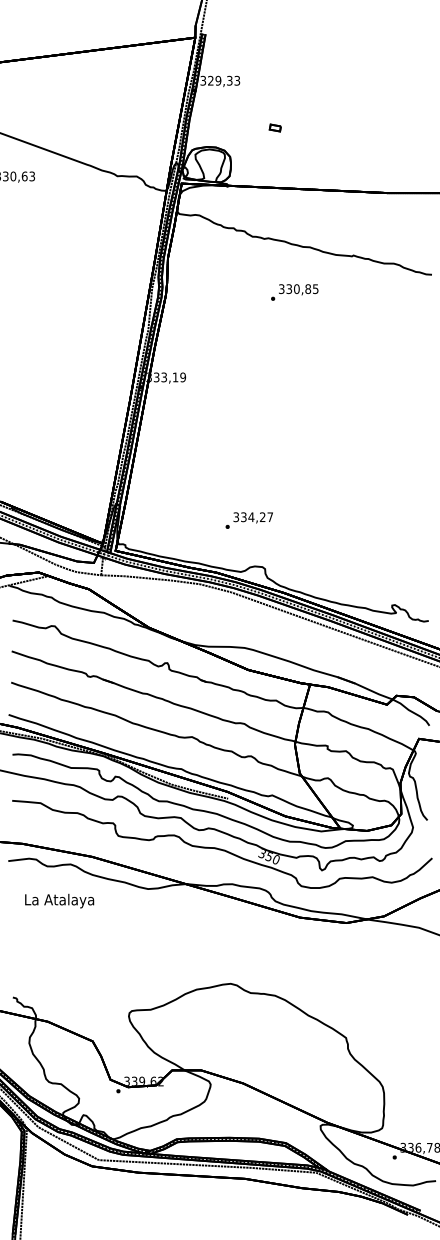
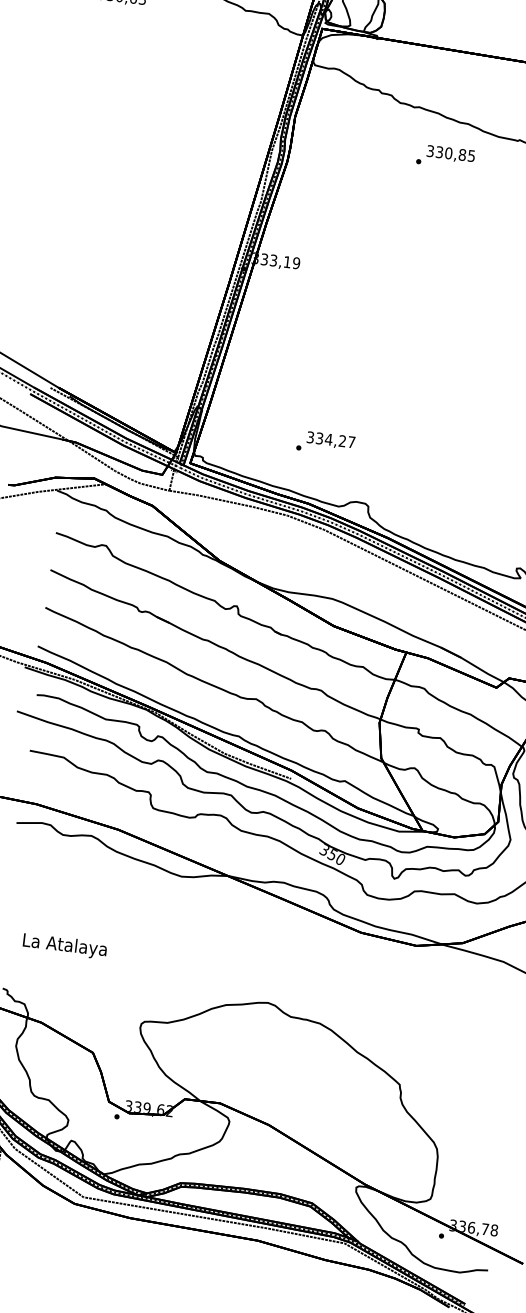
text: (294, 292) -> (445, 157), moved
text: (248, 520) -> (324, 443), moved
text: (59, 900) -> (64, 945), moved

